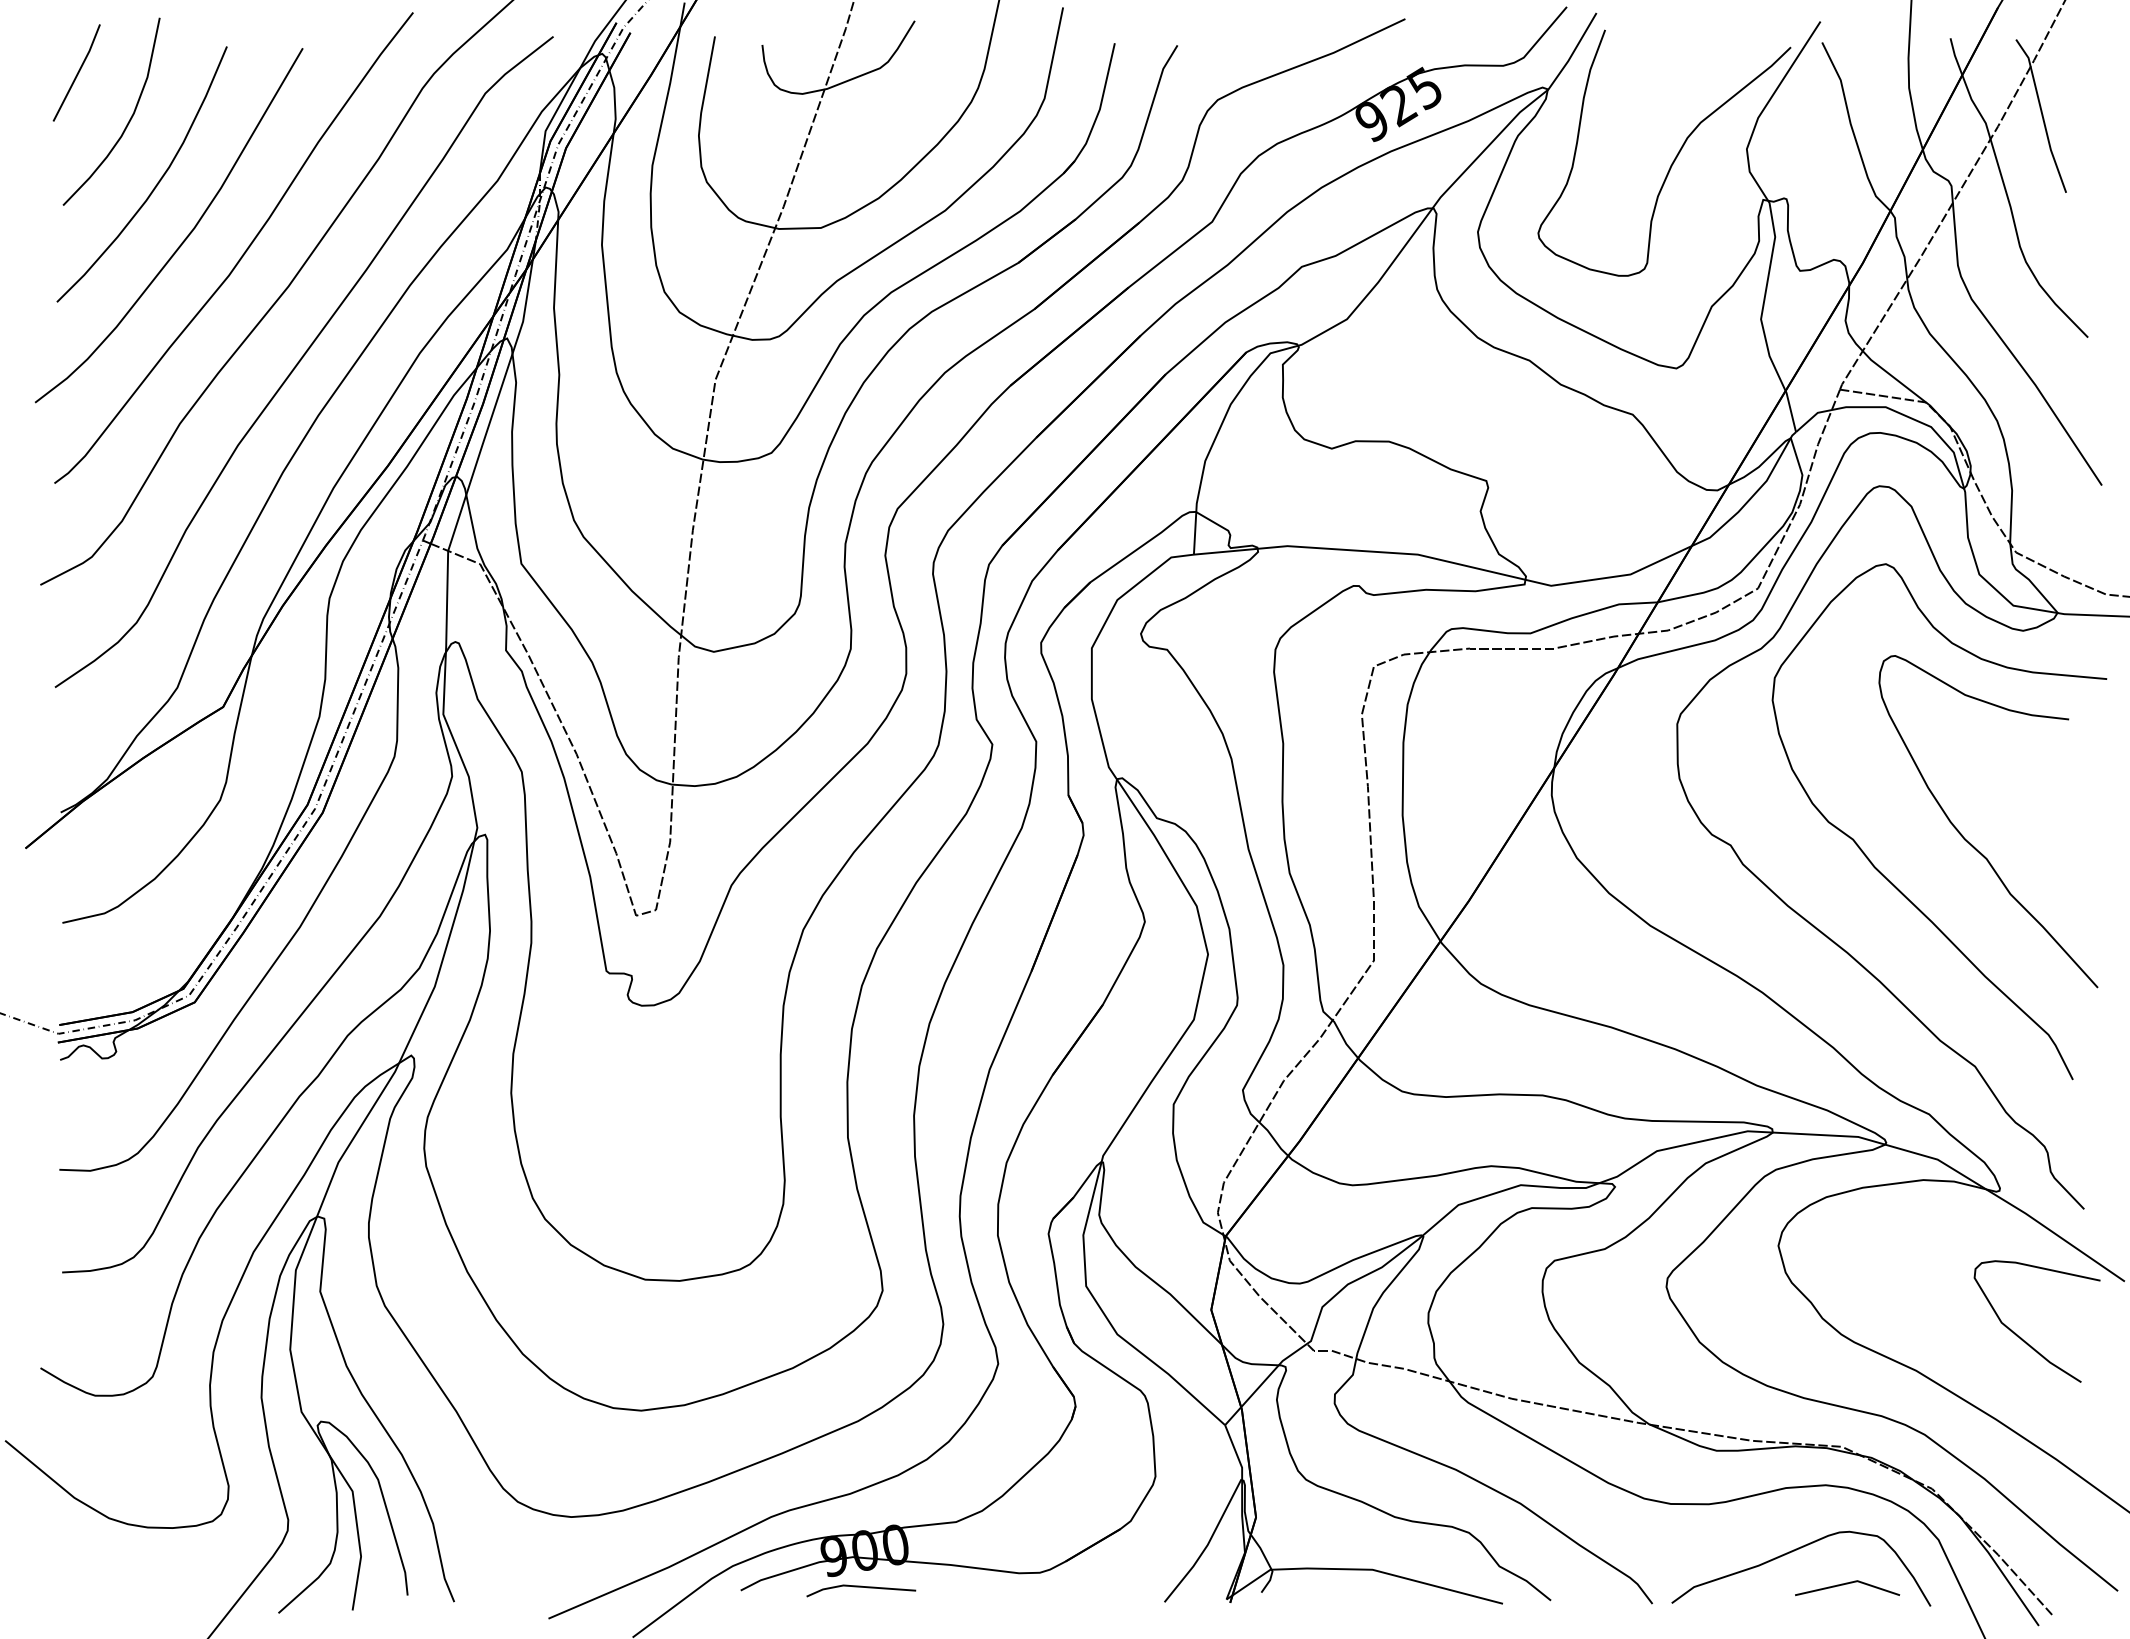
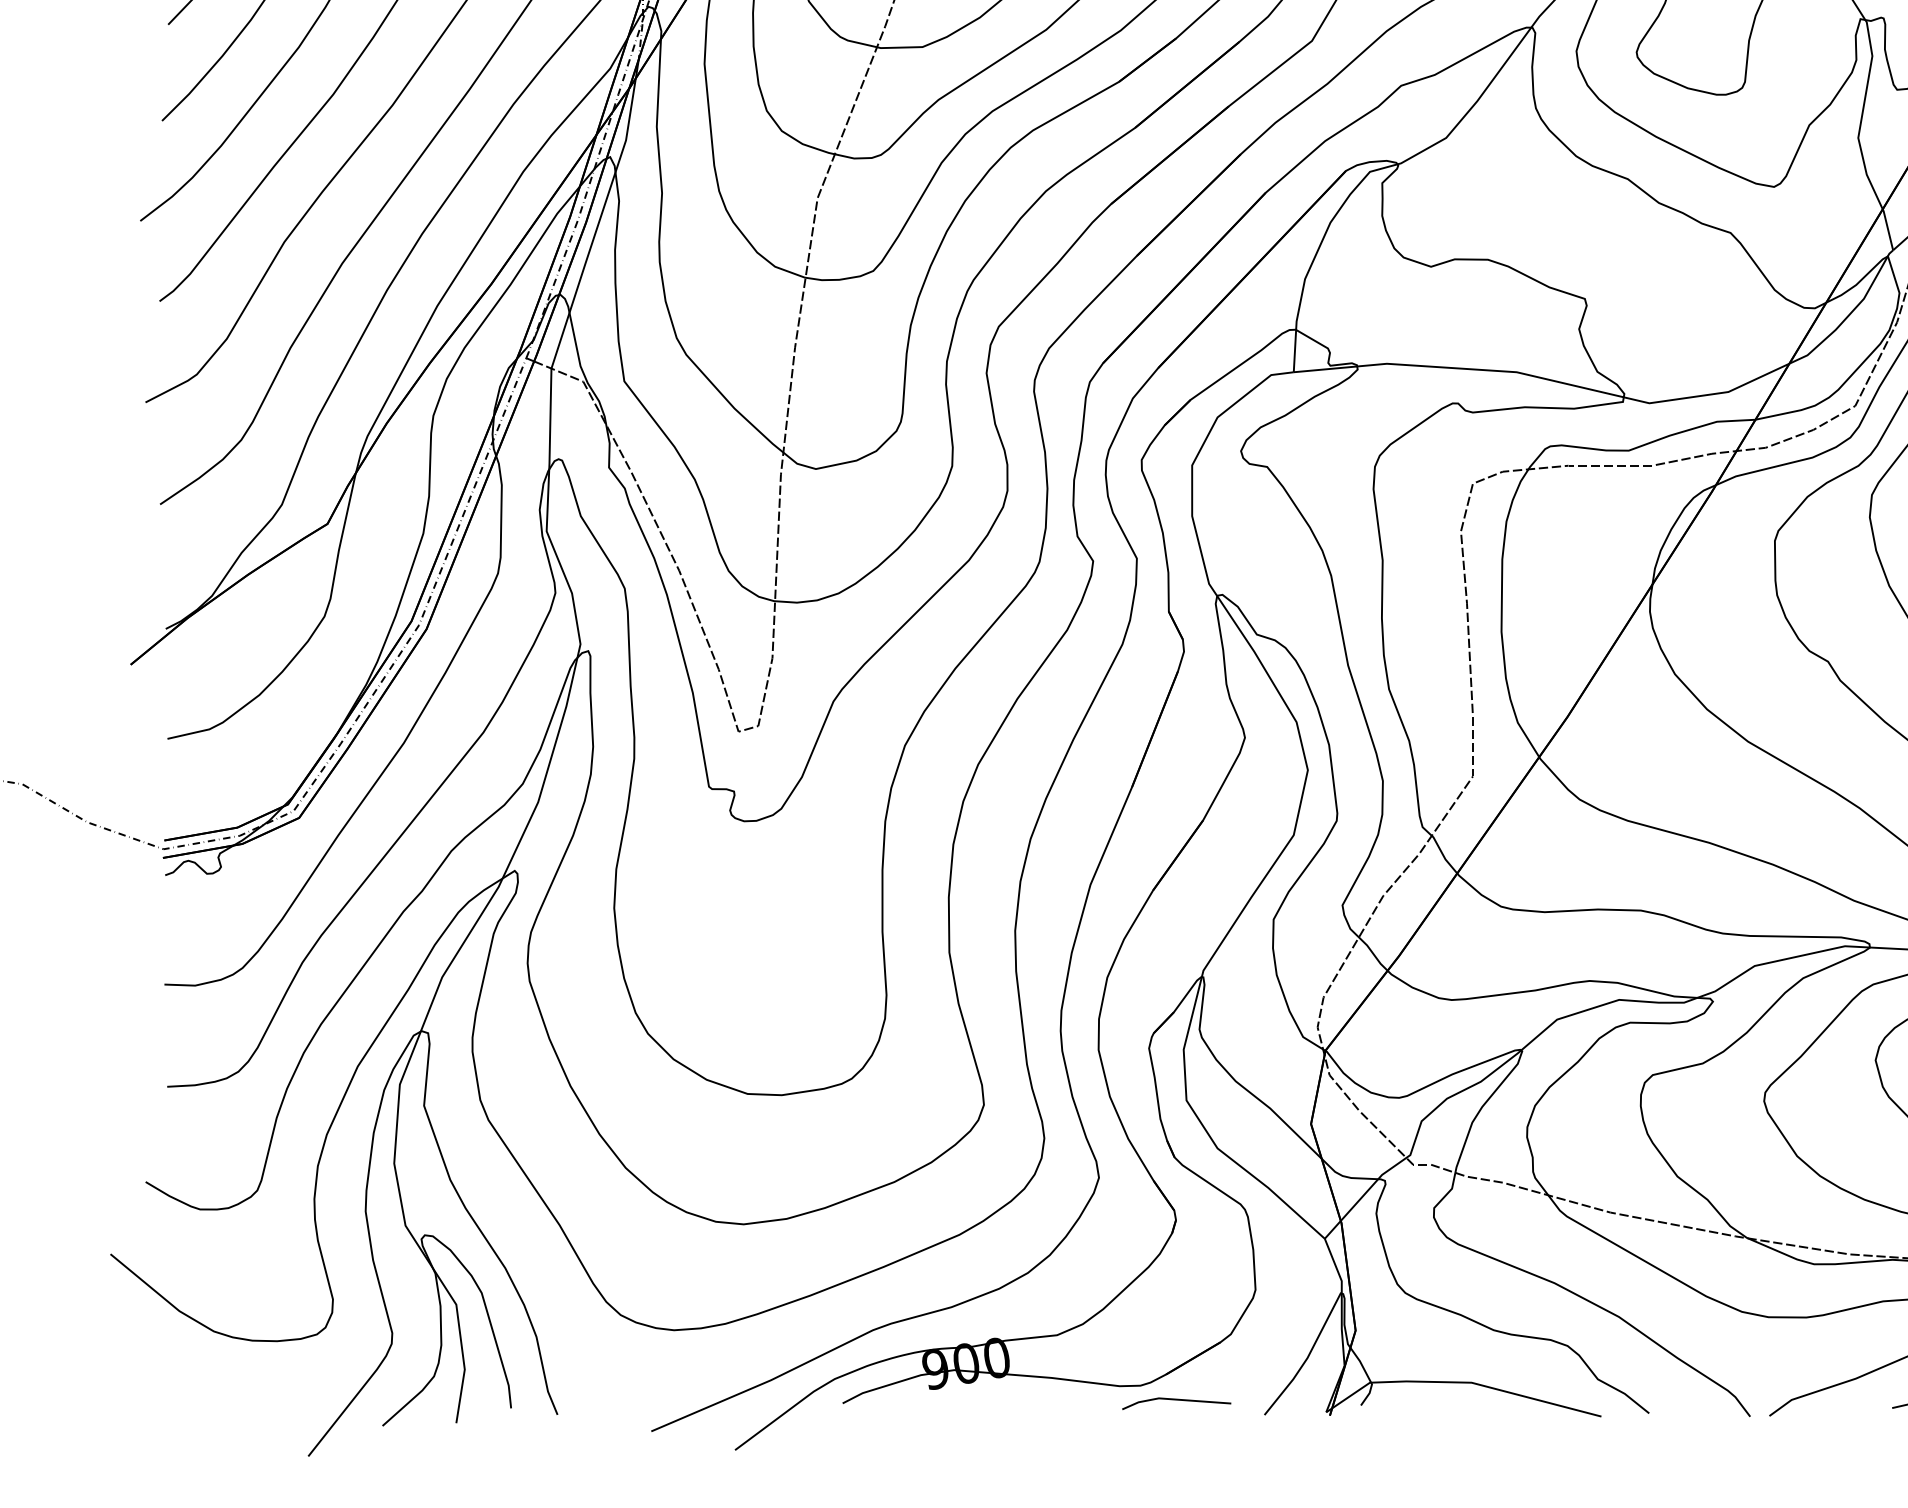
line: (861, 1587) -> (1176, 1400), moved

